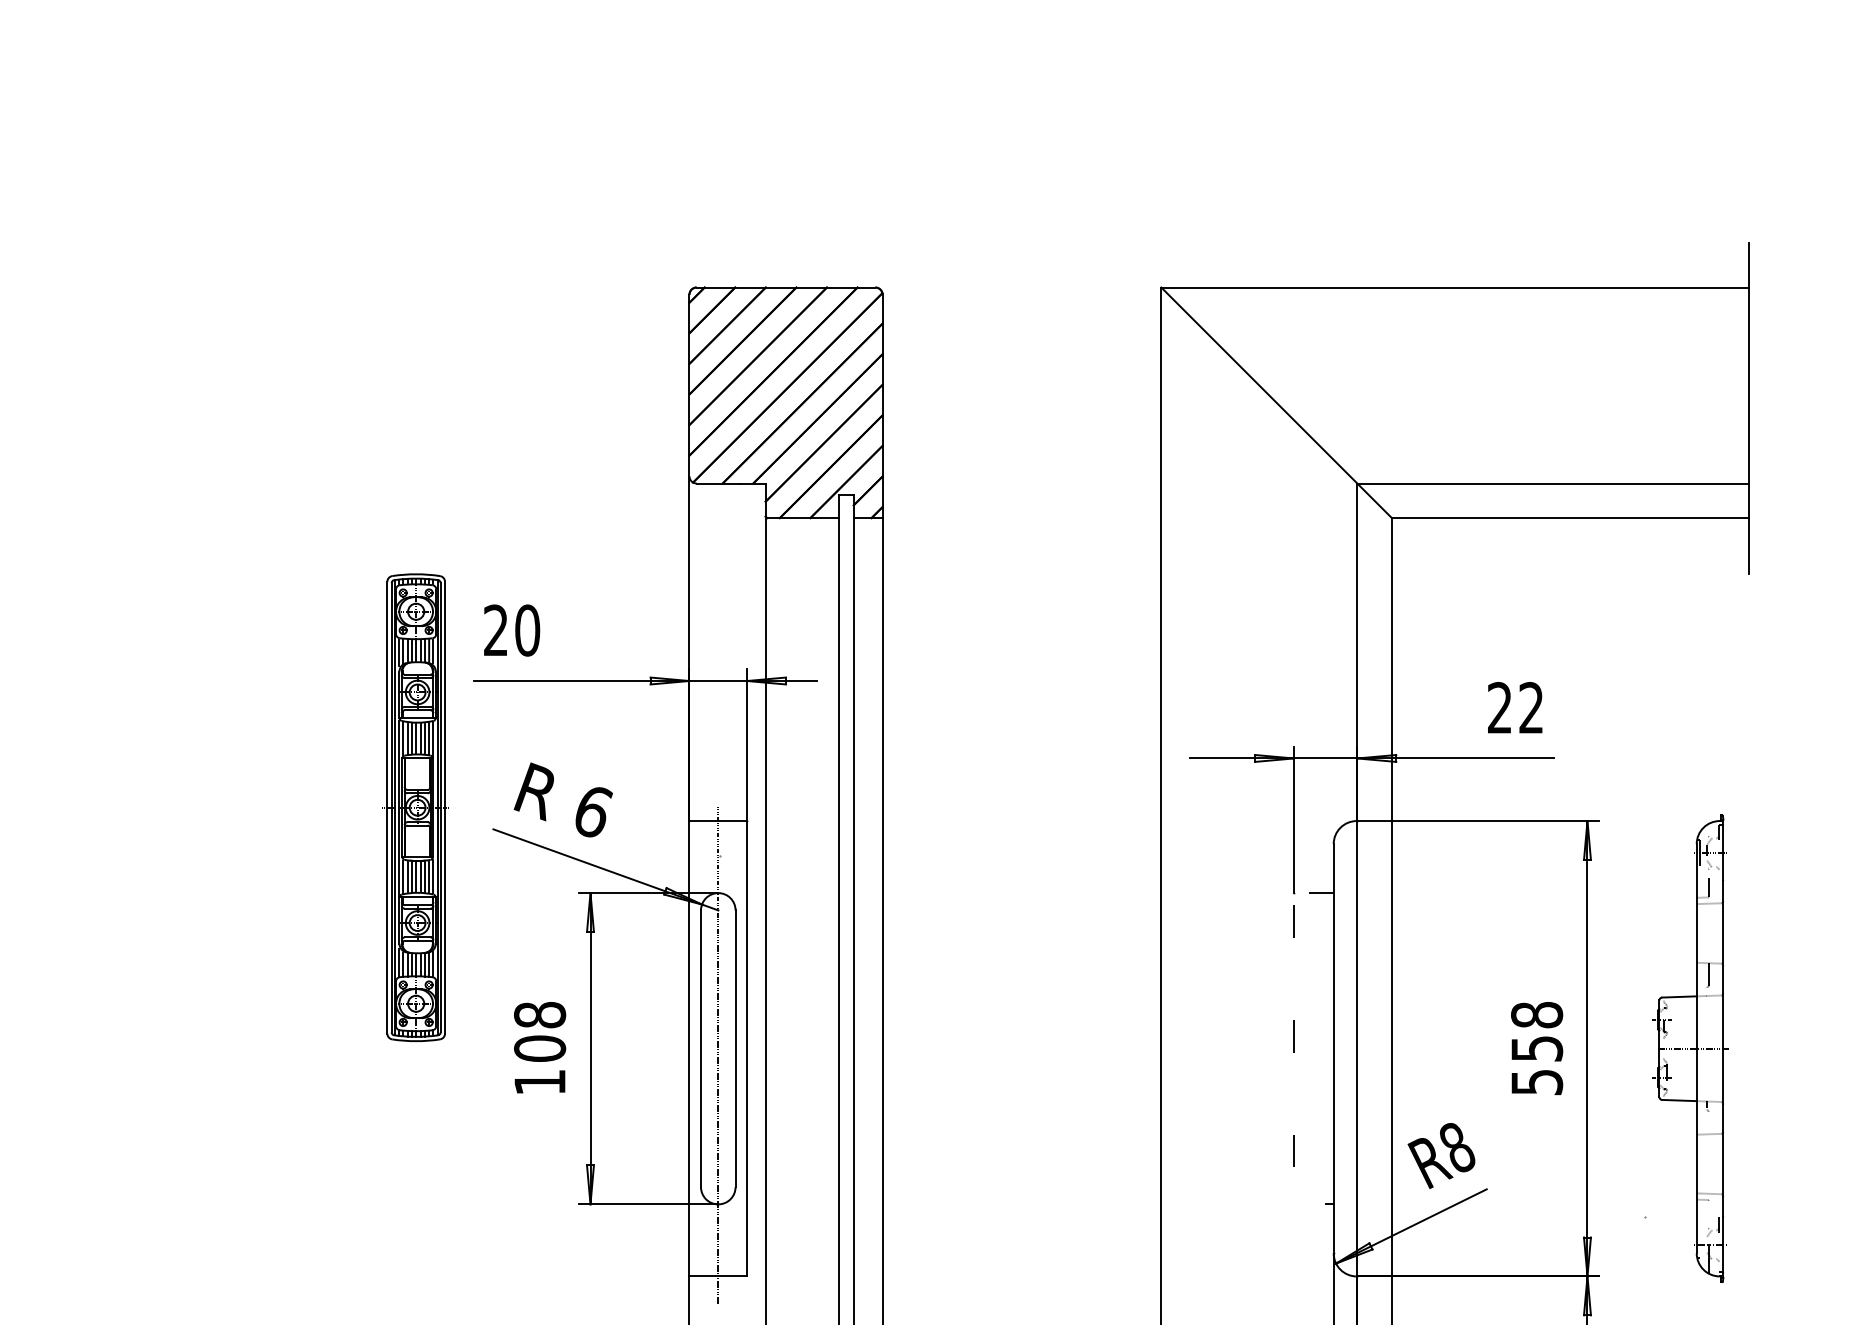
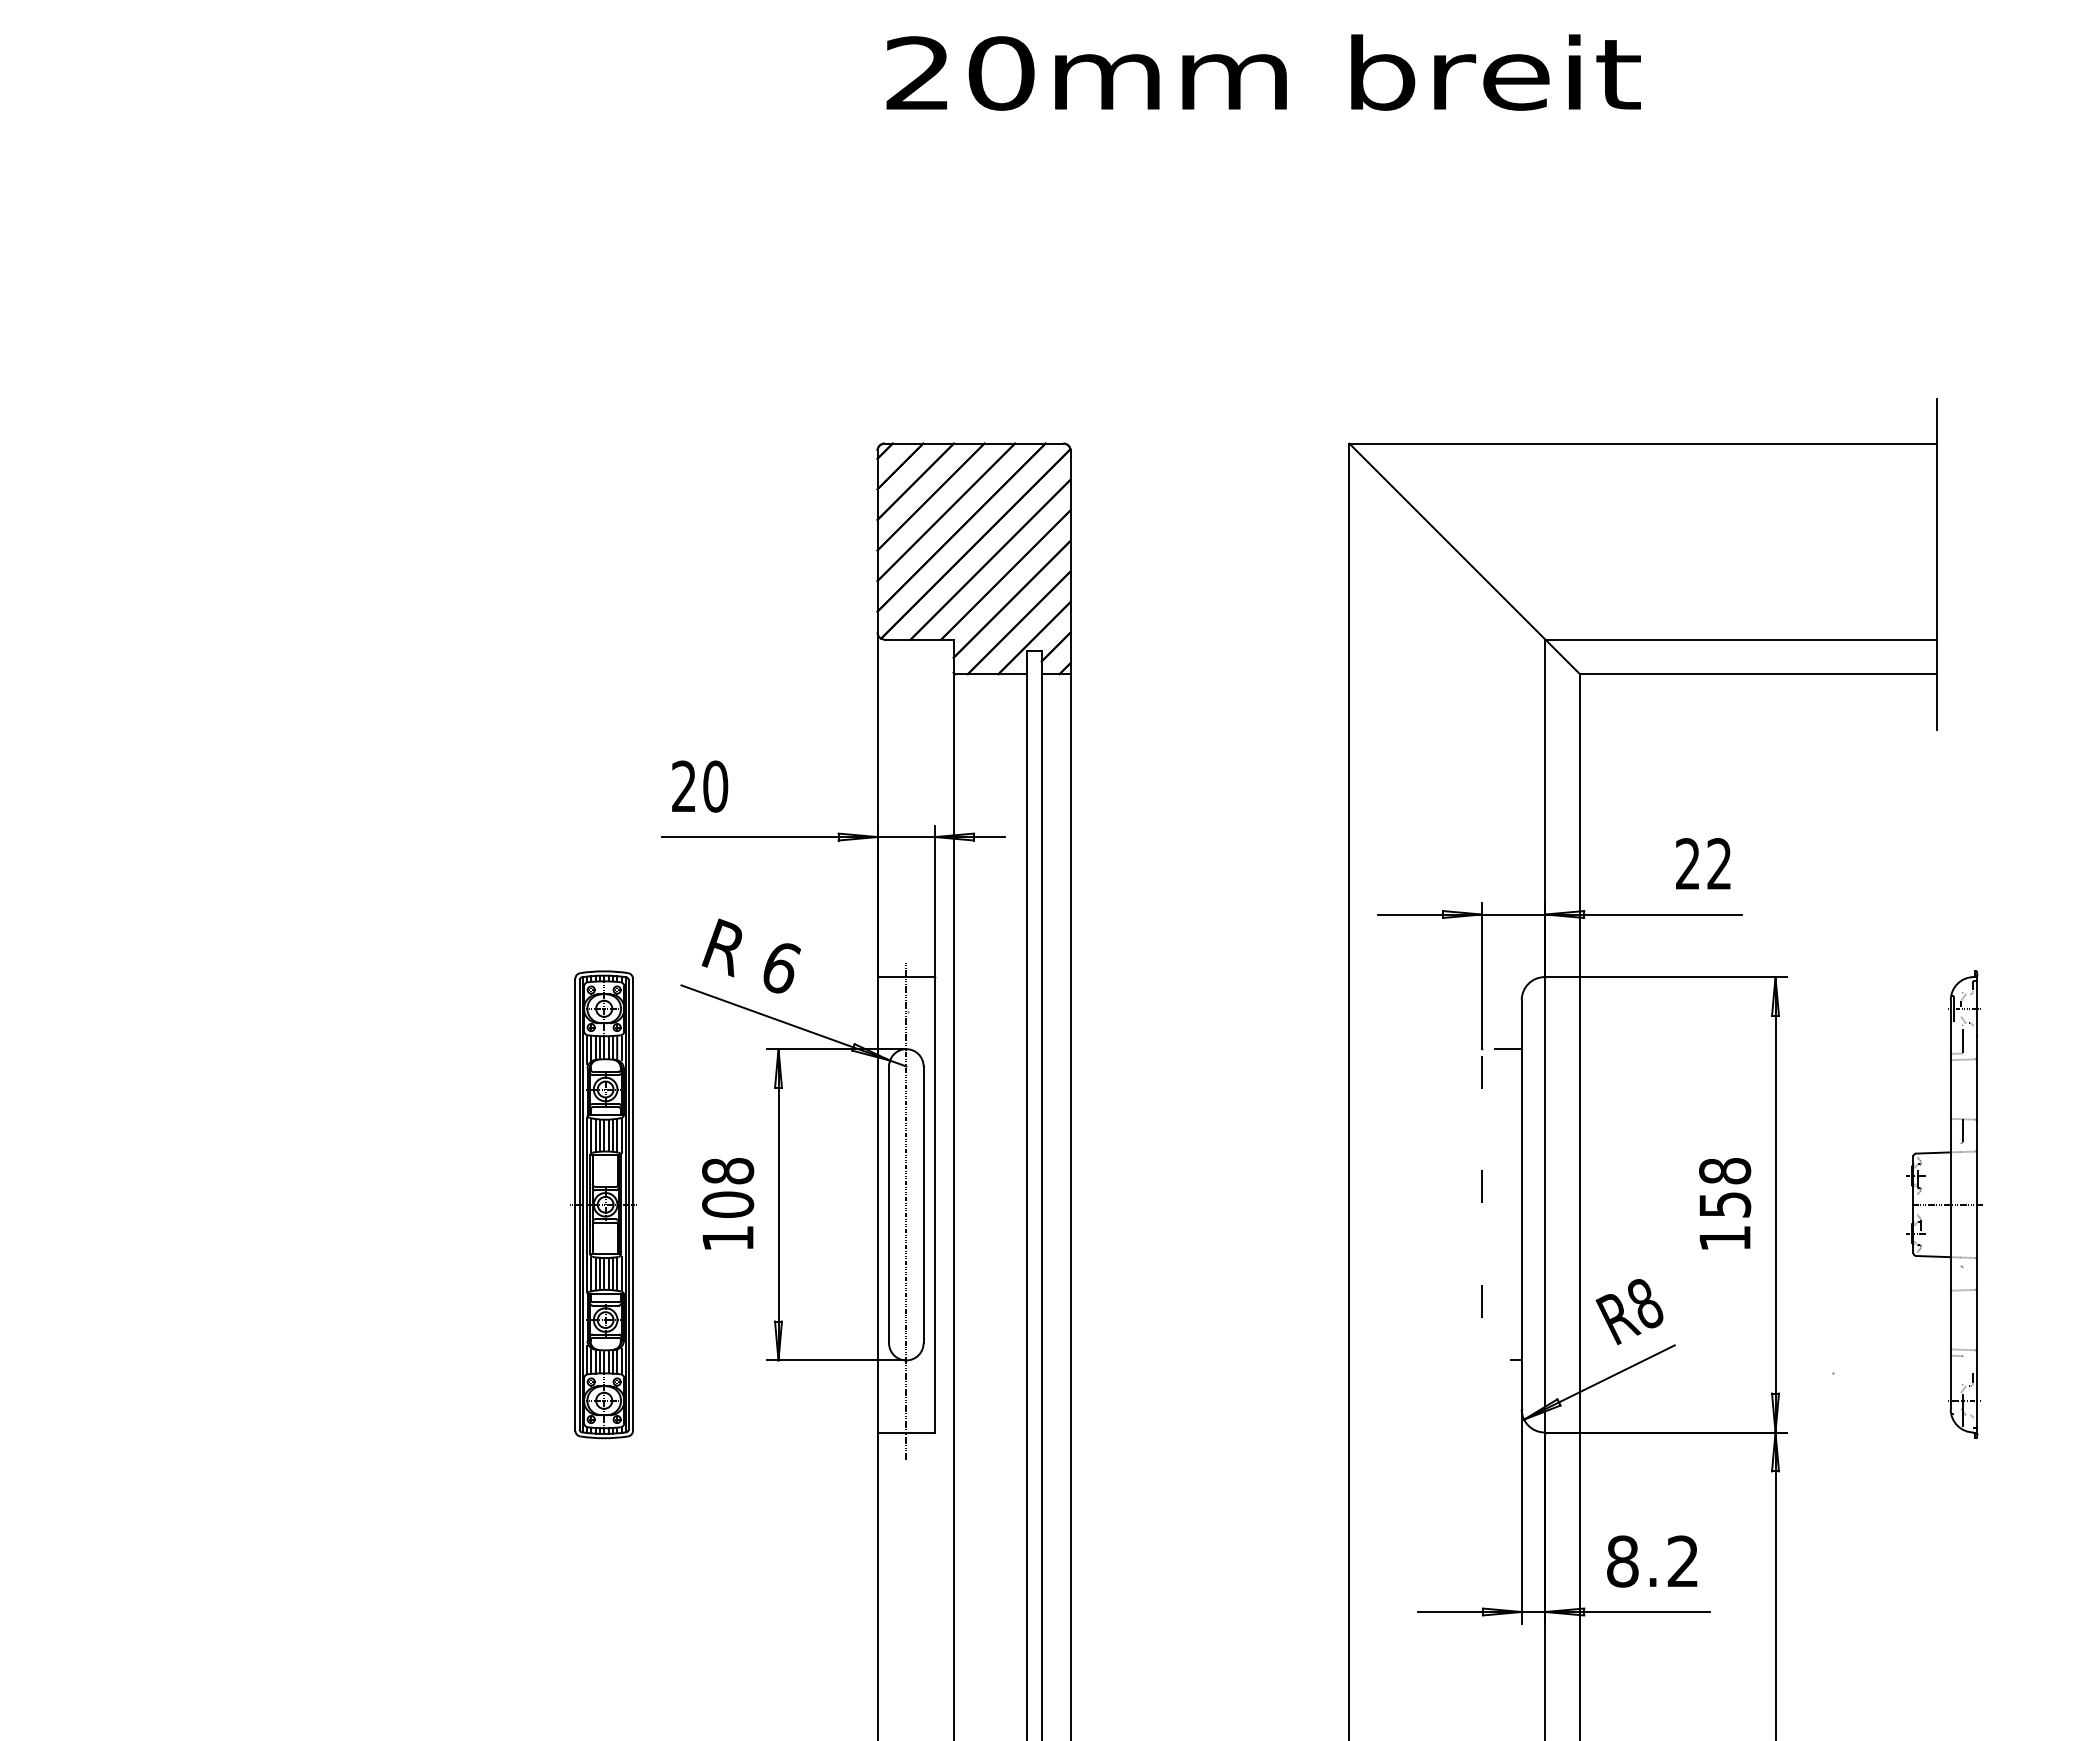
part: (415, 807) -> (603, 1204), moved
part: (1690, 1048) -> (1944, 1204), moved
text: (1537, 1082) -> (1725, 1238), 558 -> 158

